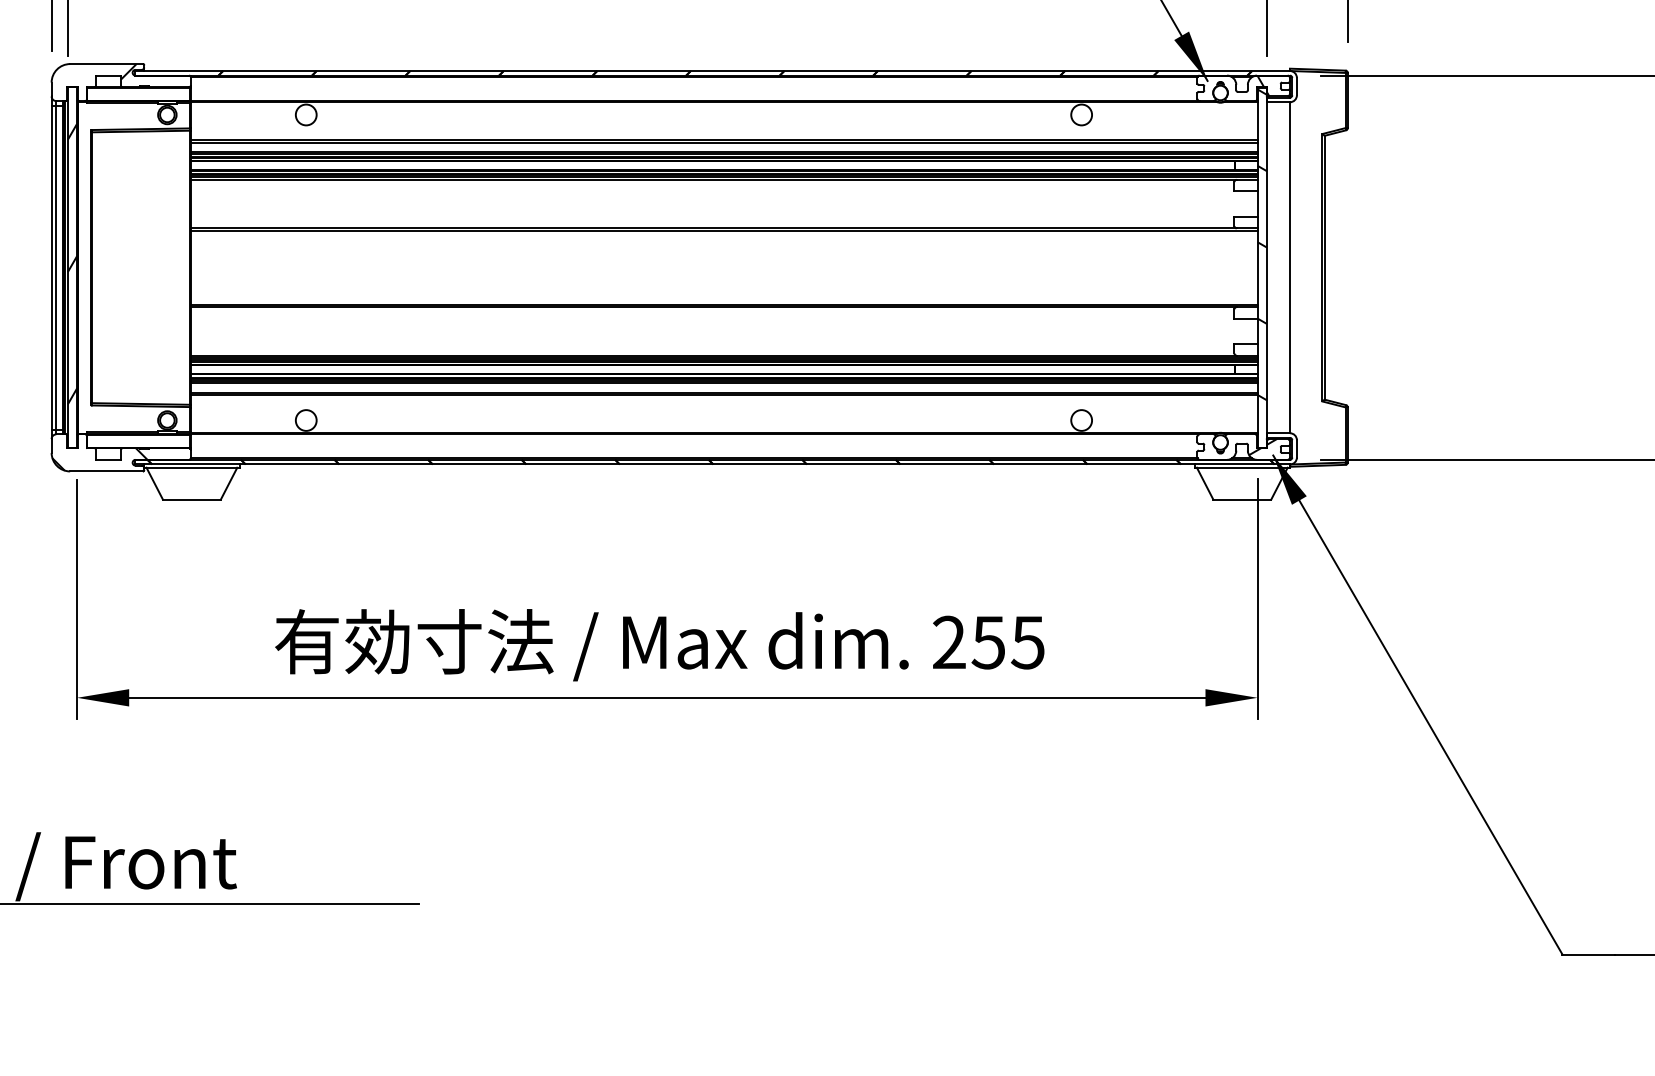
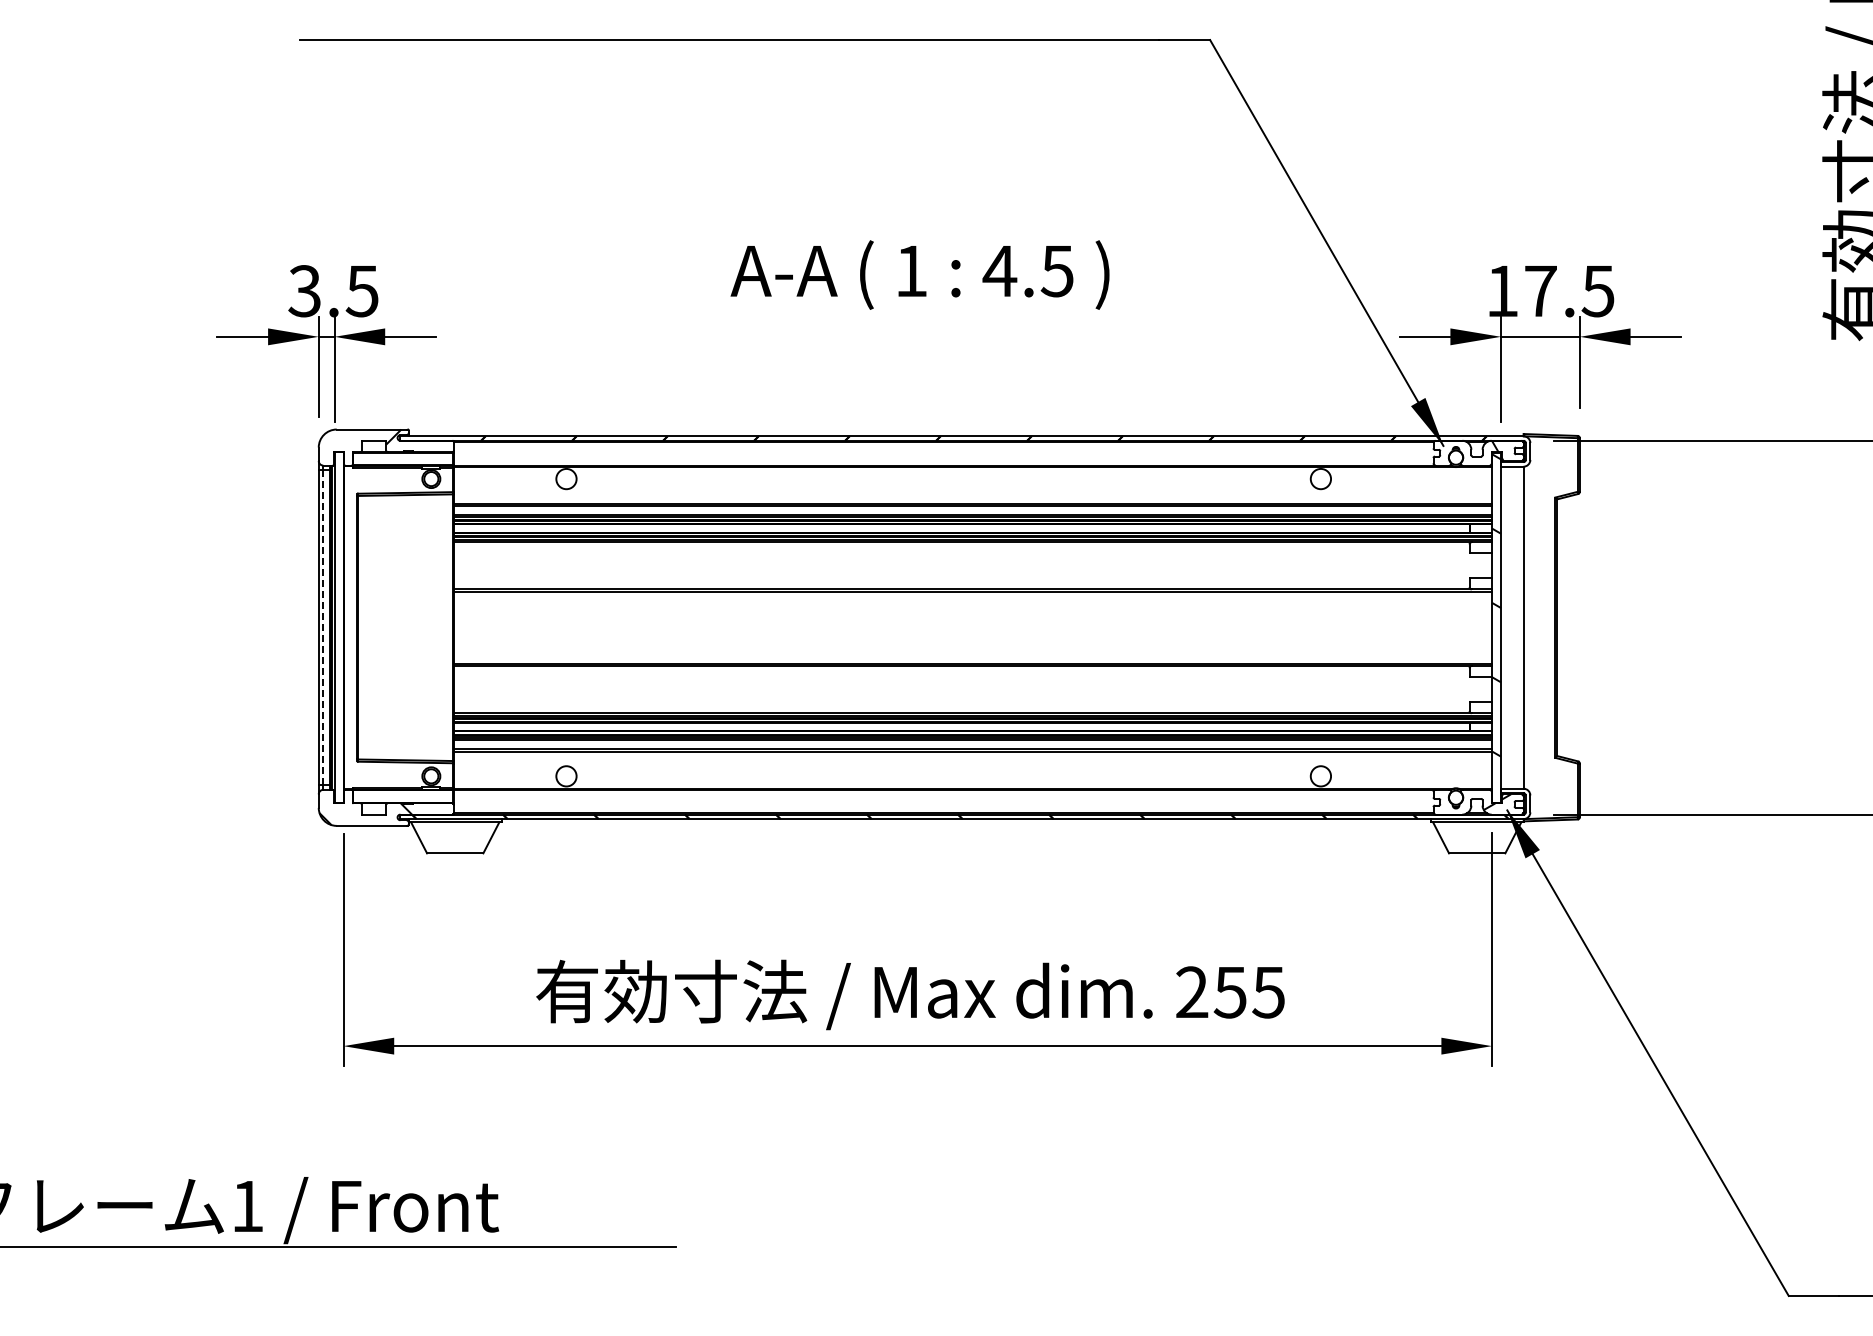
hatch: (71, 263) -> (338, 623), removed
line: (56, 267) -> (323, 627), solid -> dashed

